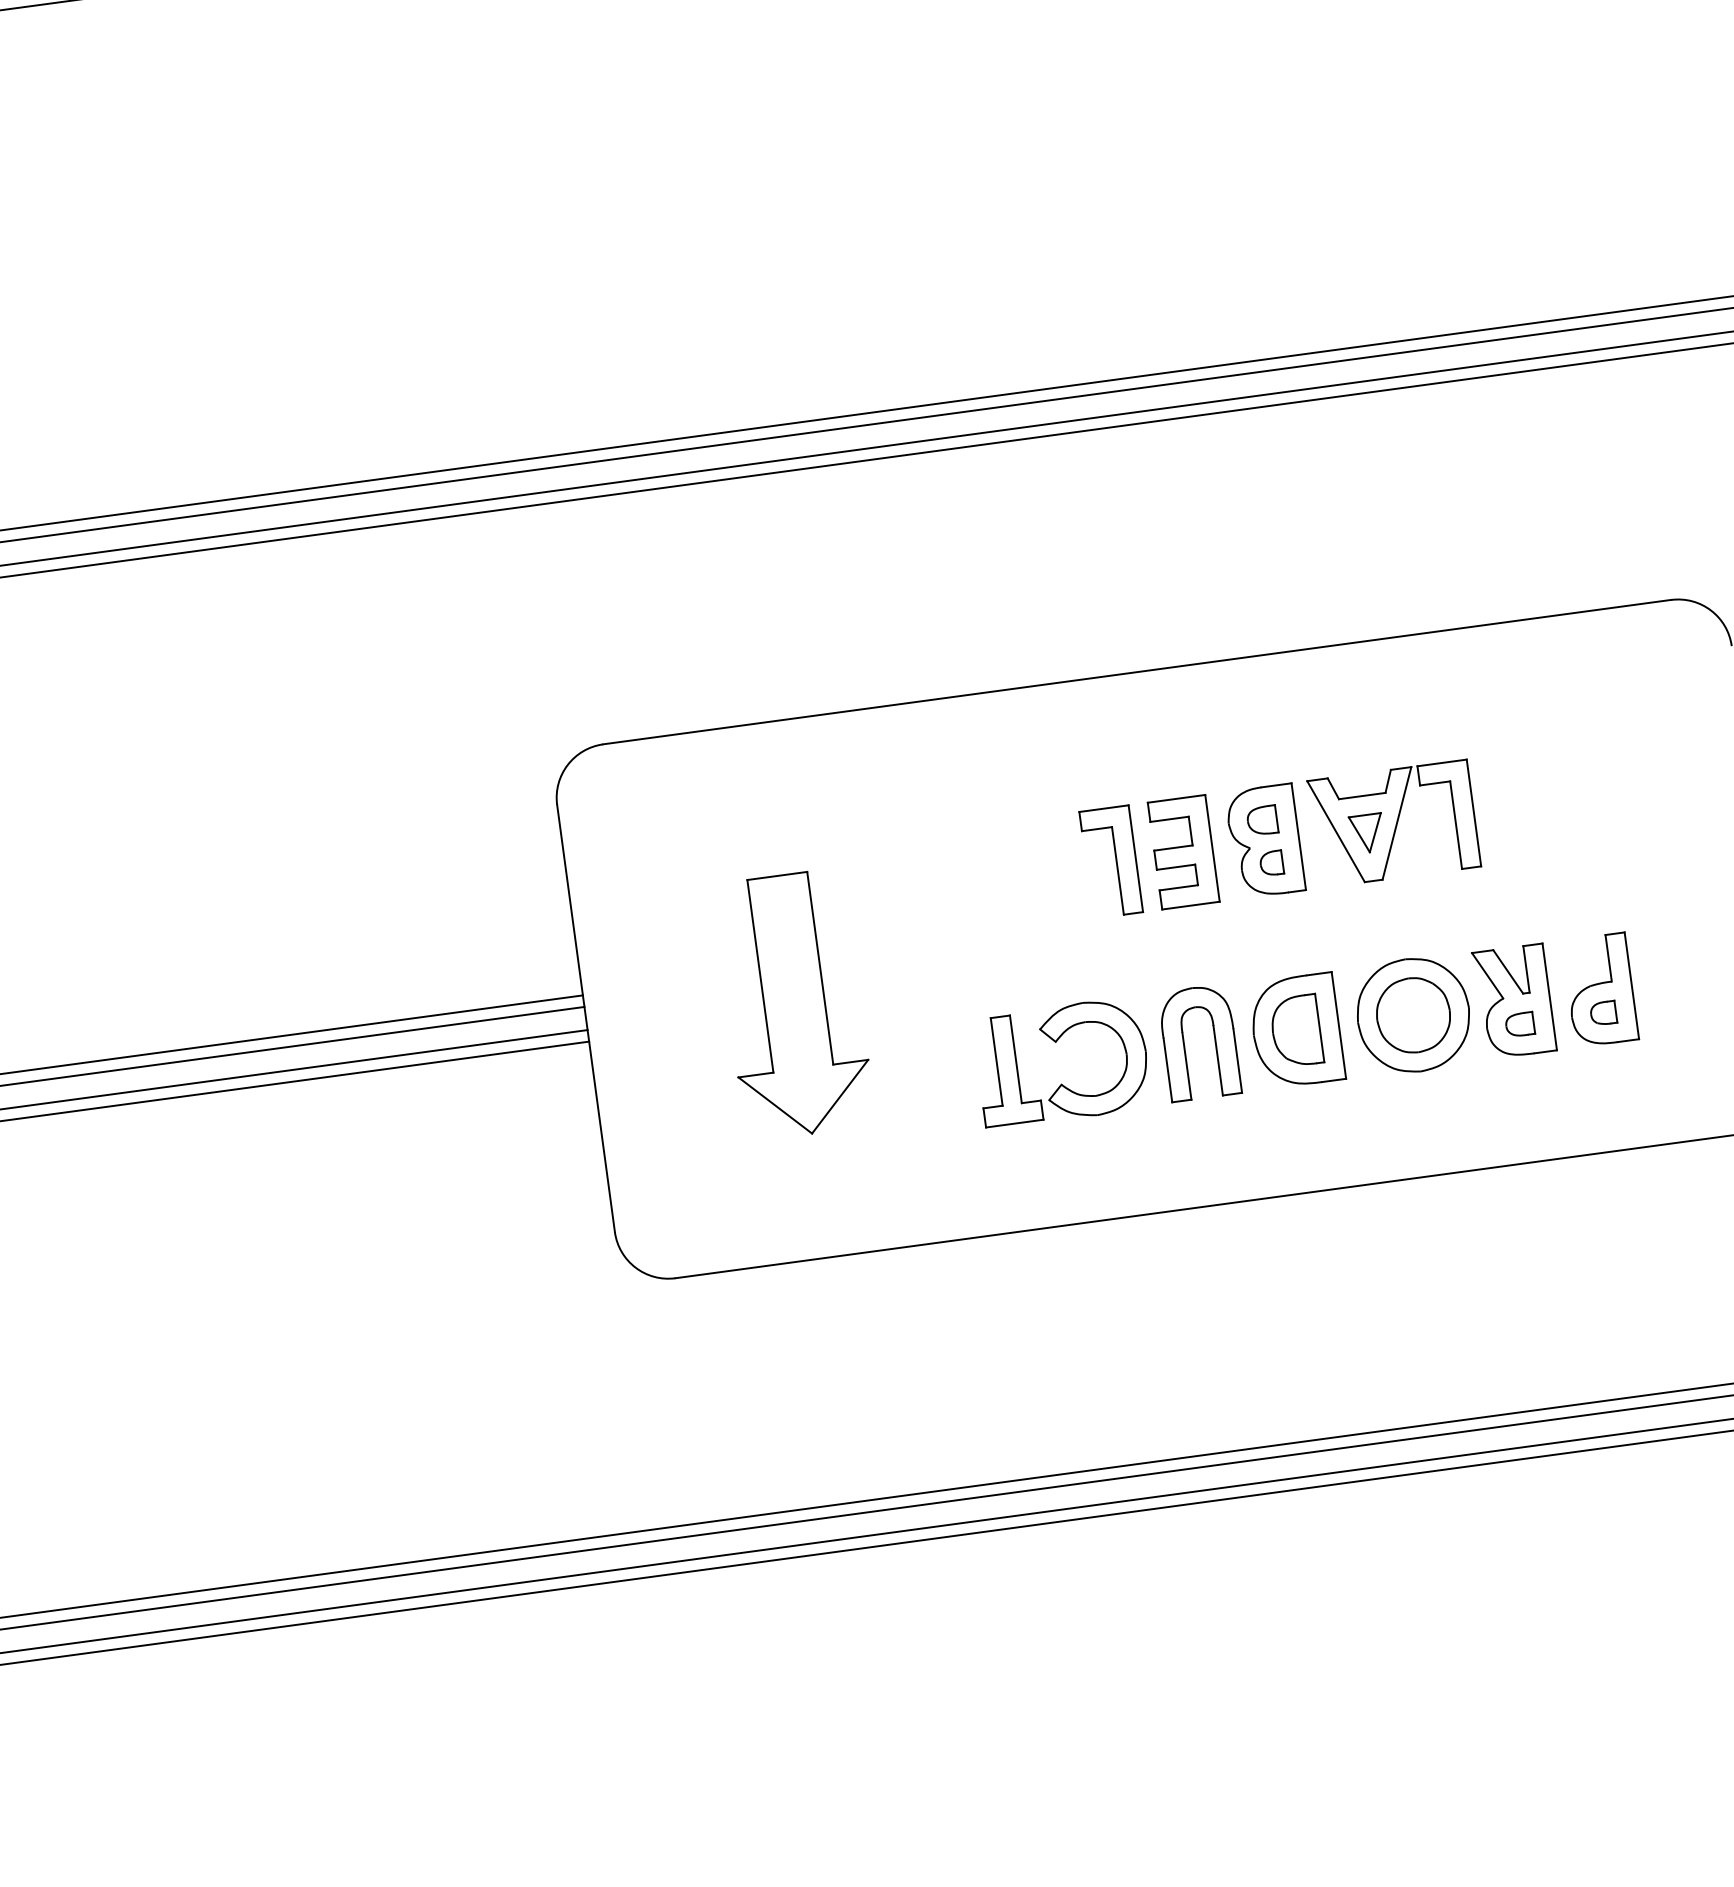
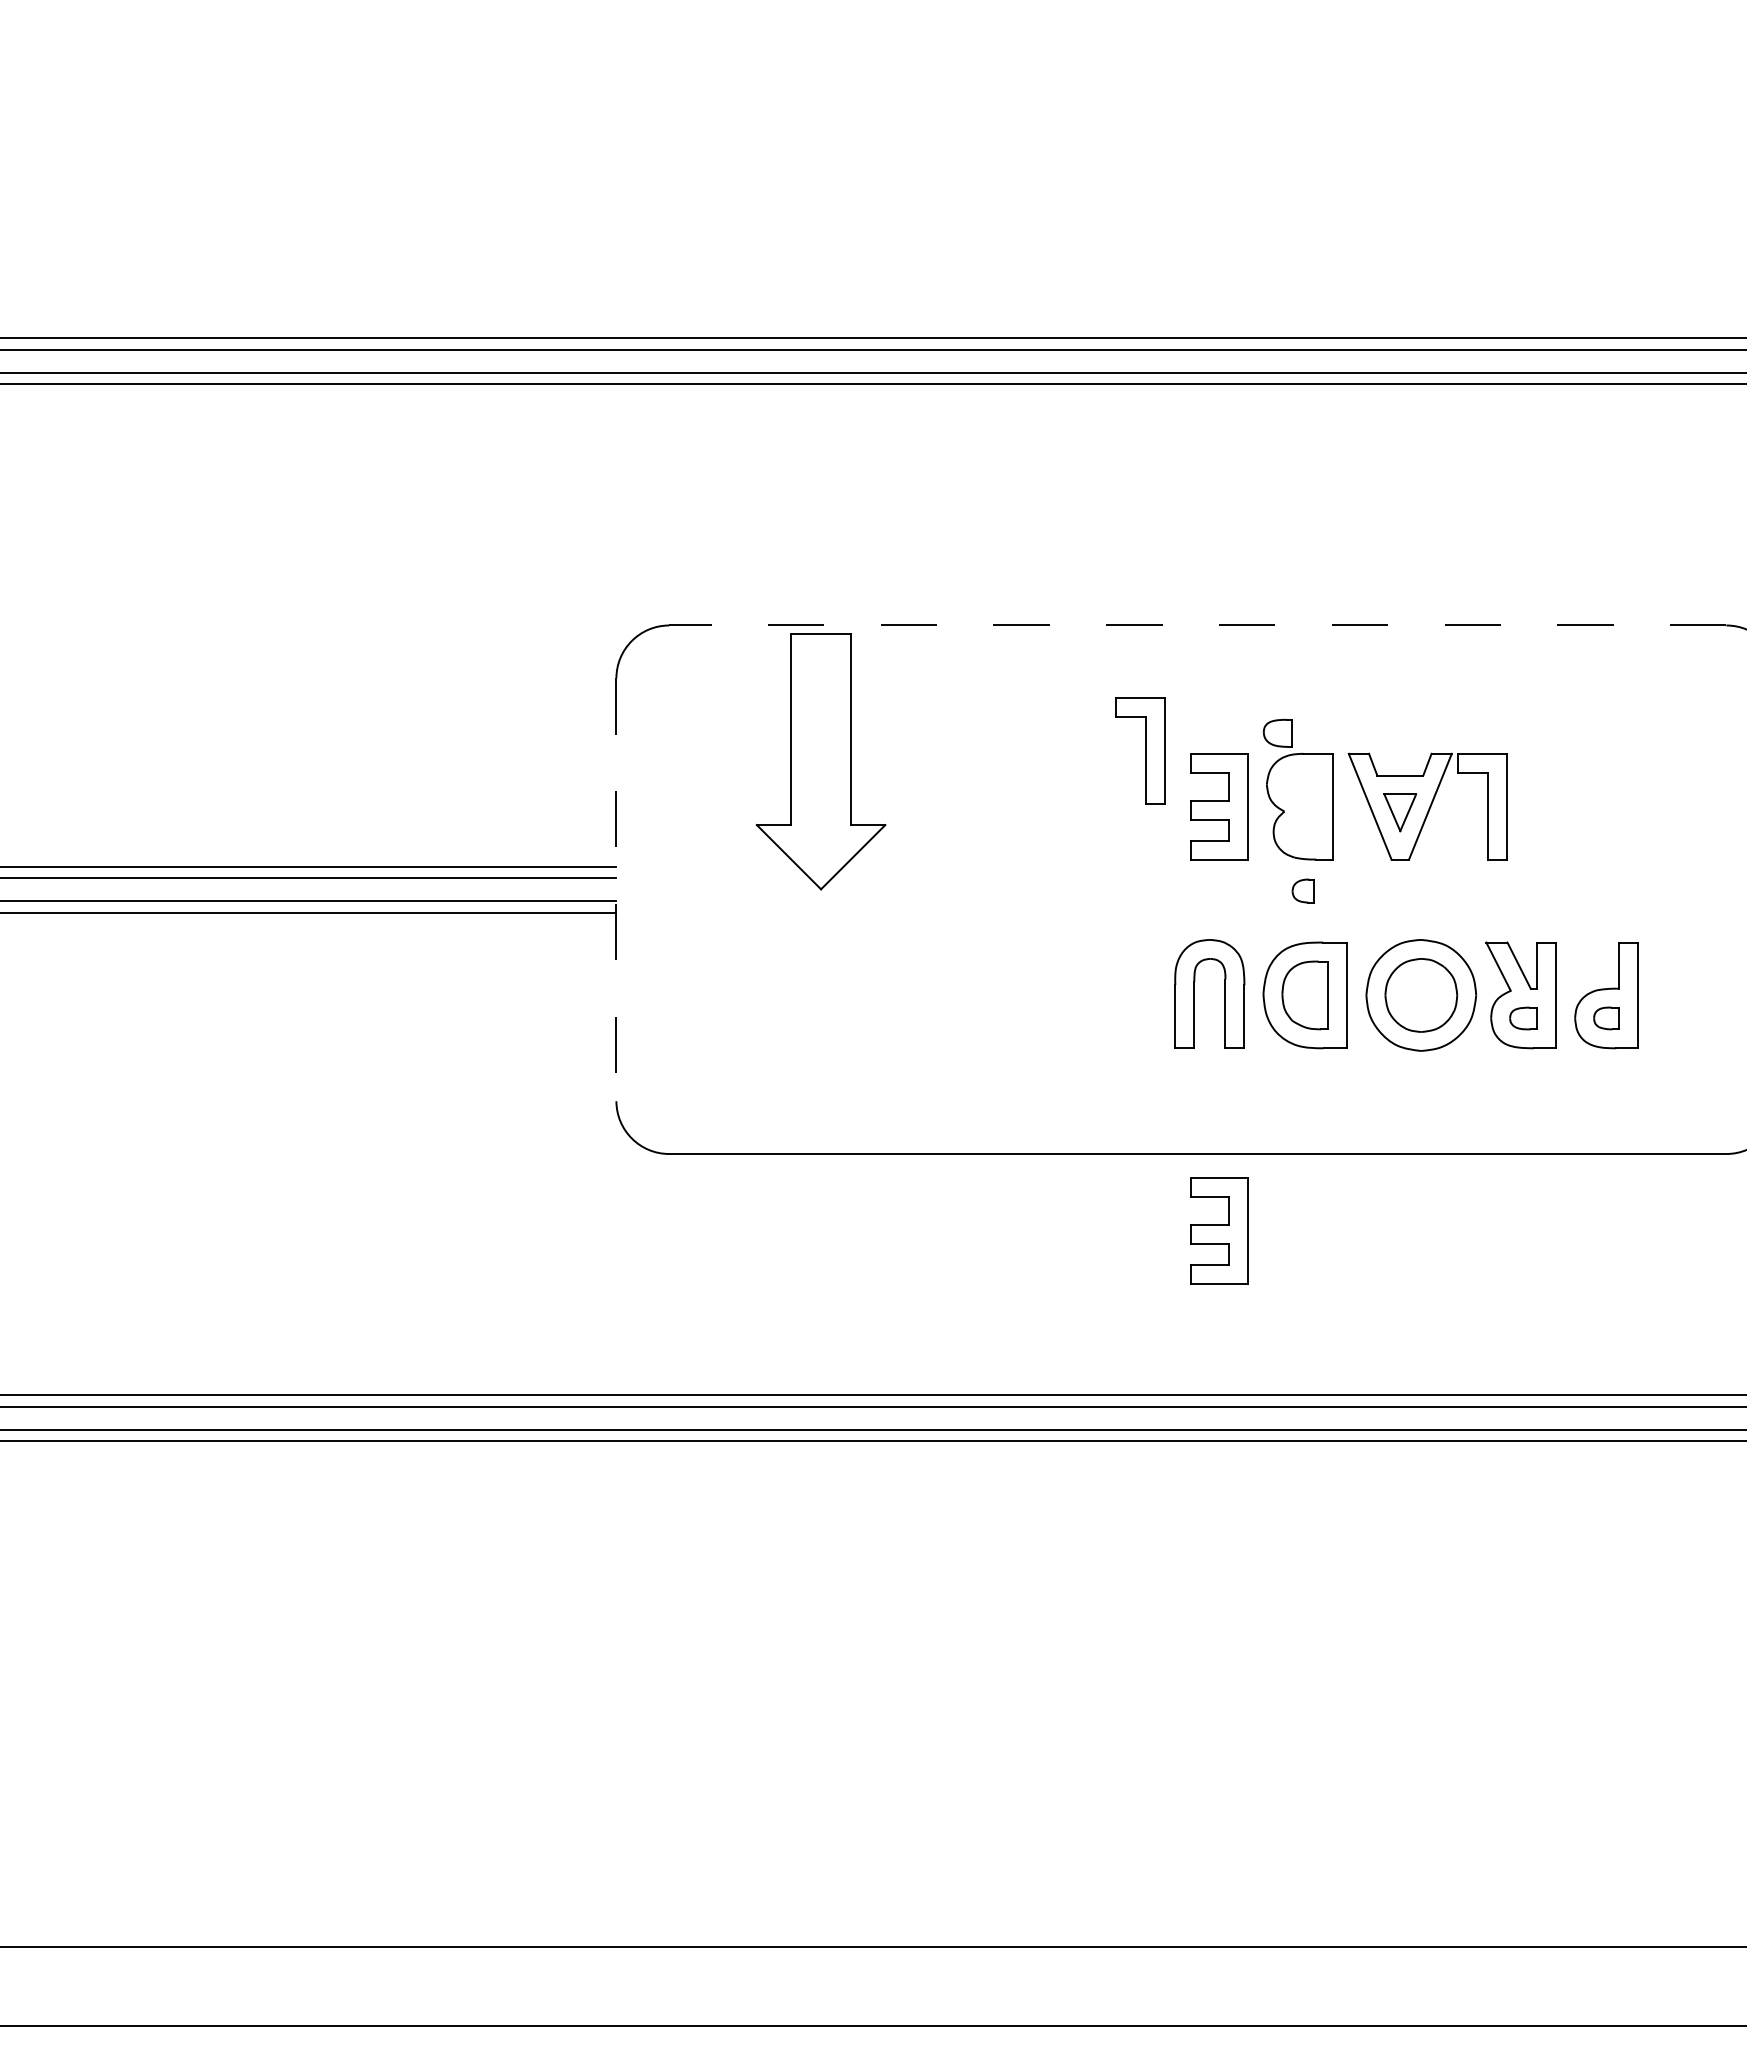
line: (1136, 672) -> (1197, 625), solid -> dashed
part: (1261, 819) -> (1277, 732), moved
part: (1111, 861) -> (1140, 750), moved
part: (1270, 862) -> (1302, 890), moved
part: (794, 1004) -> (820, 761), moved
line: (586, 1019) -> (616, 890), solid -> dashed
part: (1056, 1043) -> (1070, 975), removed
part: (1241, 1280) -> (1219, 1230), added

